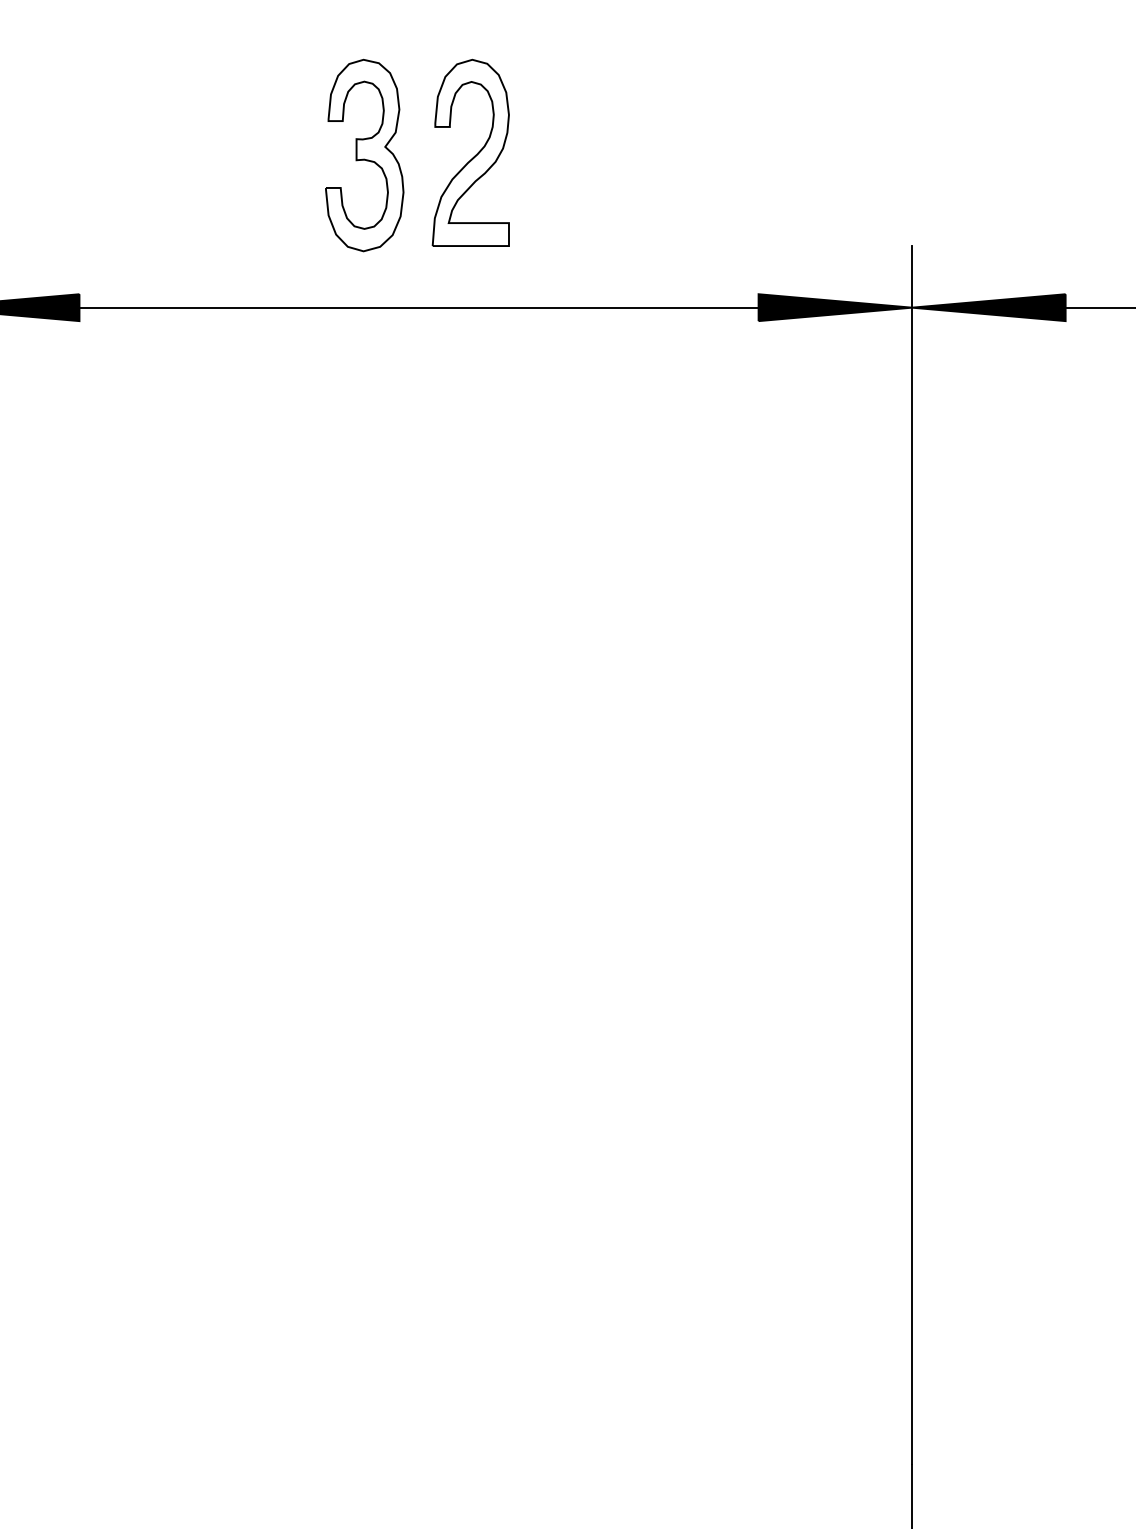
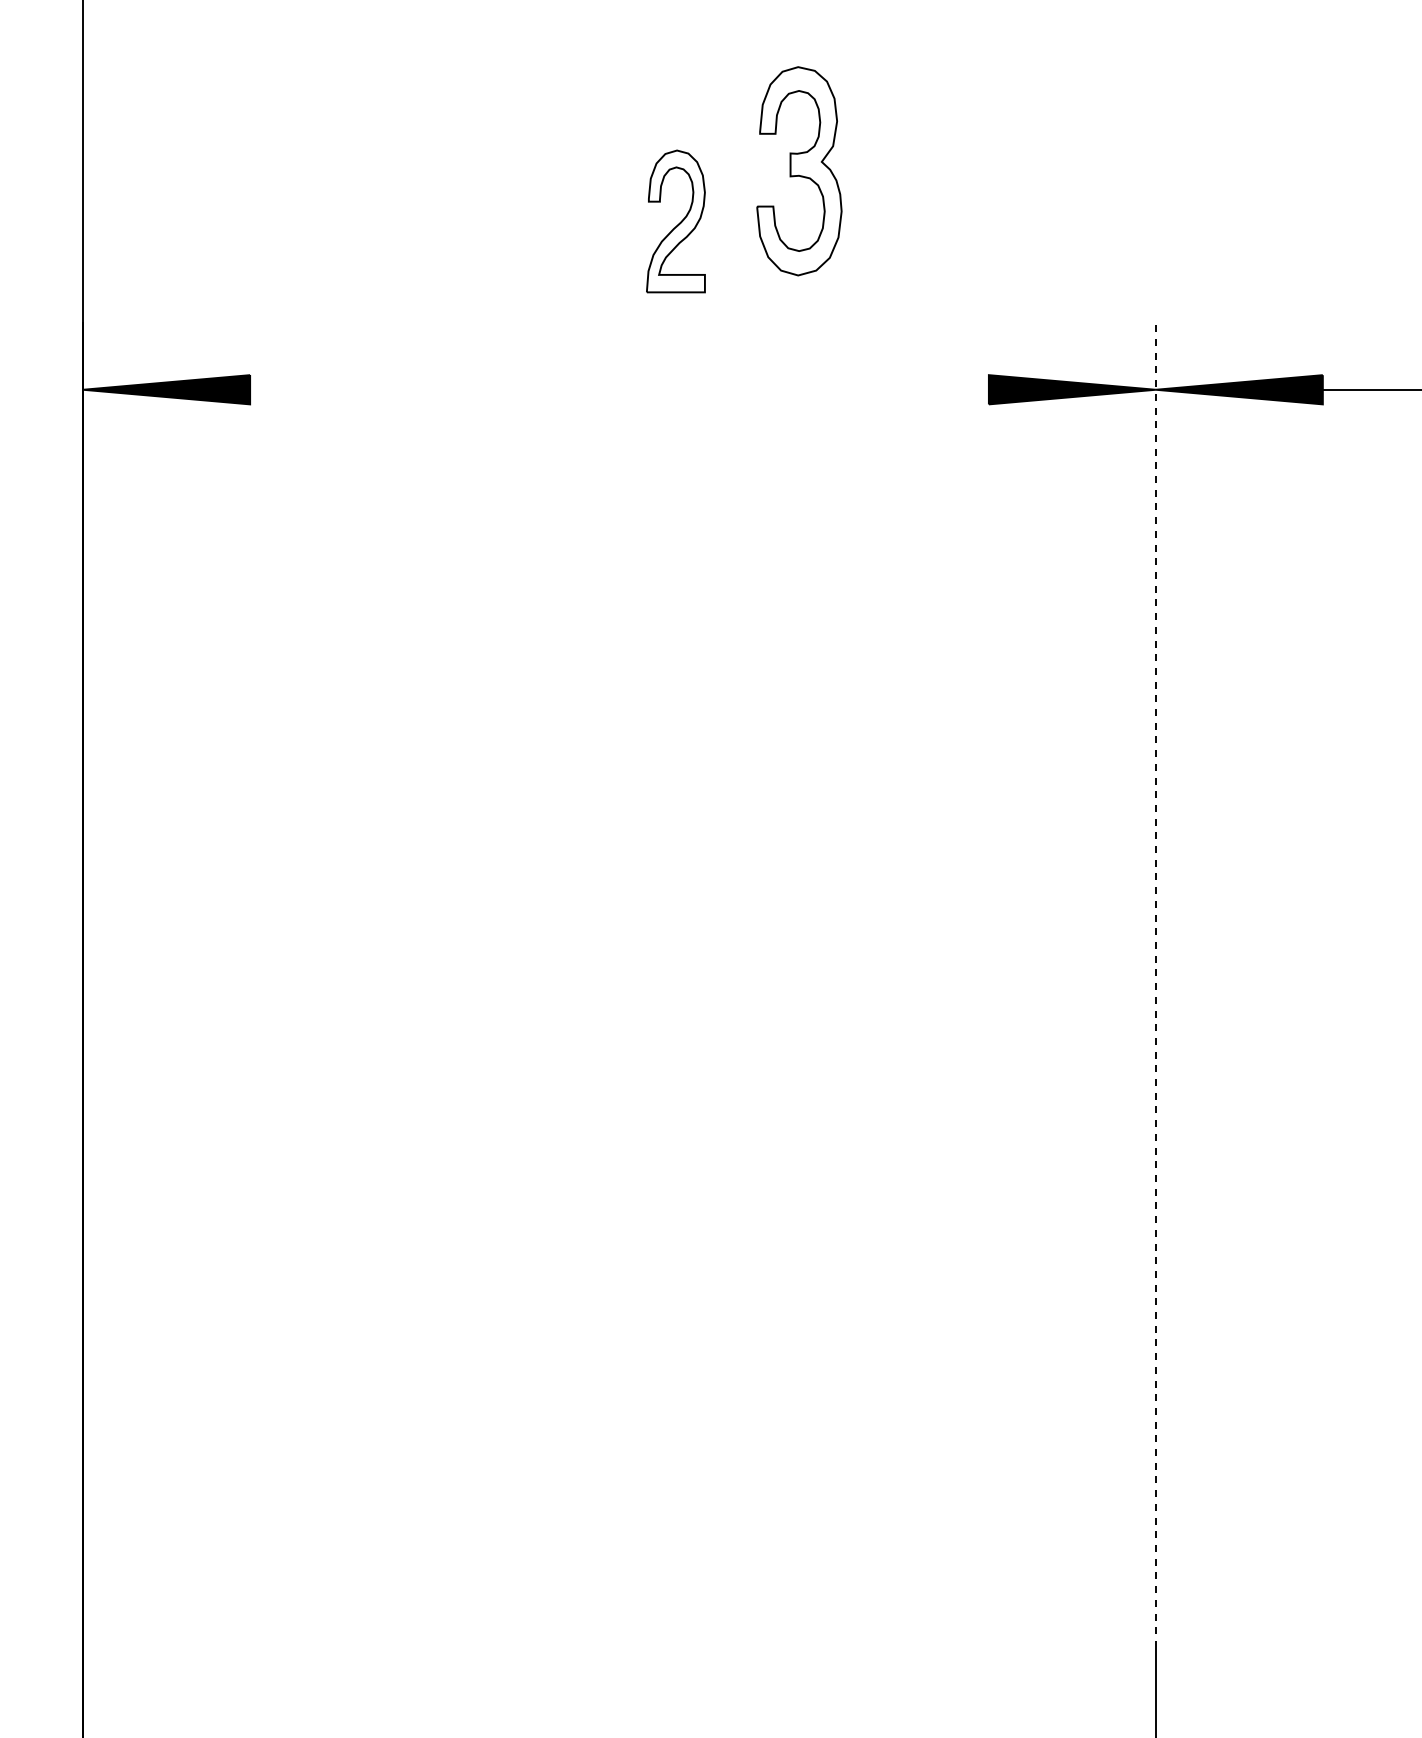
part: (470, 152) -> (675, 221), size x0.7
part: (364, 155) -> (799, 171), moved
line: (419, 307) -> (619, 389), removed
line: (911, 855) -> (1155, 985), solid -> dashed

